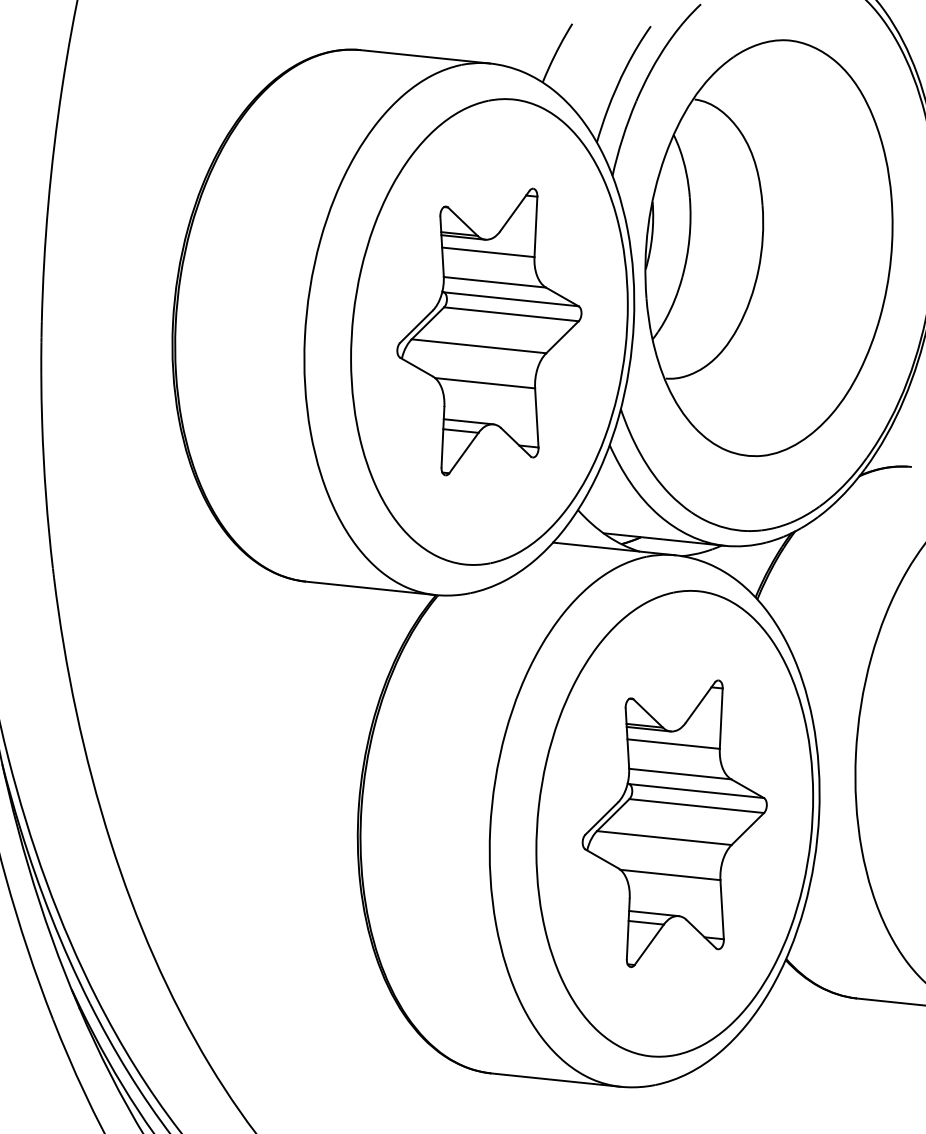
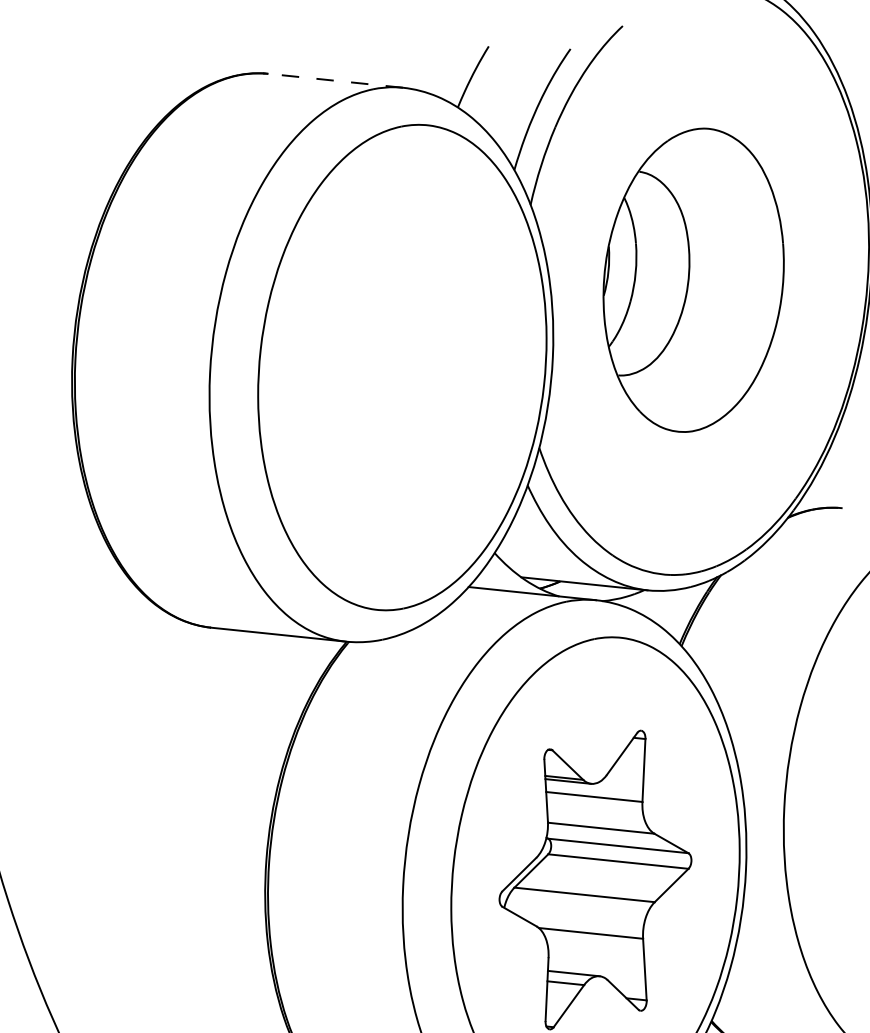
line: (425, 56) -> (335, 80), solid -> dashed
part: (768, 248) -> (693, 280), size x0.7
part: (489, 331) -> (402, 367), removed

